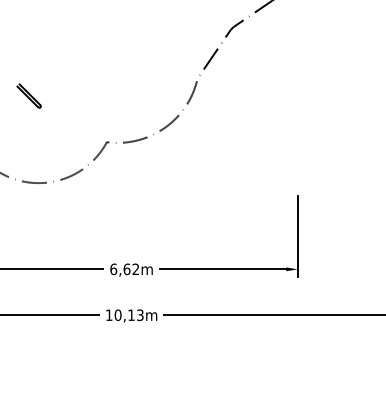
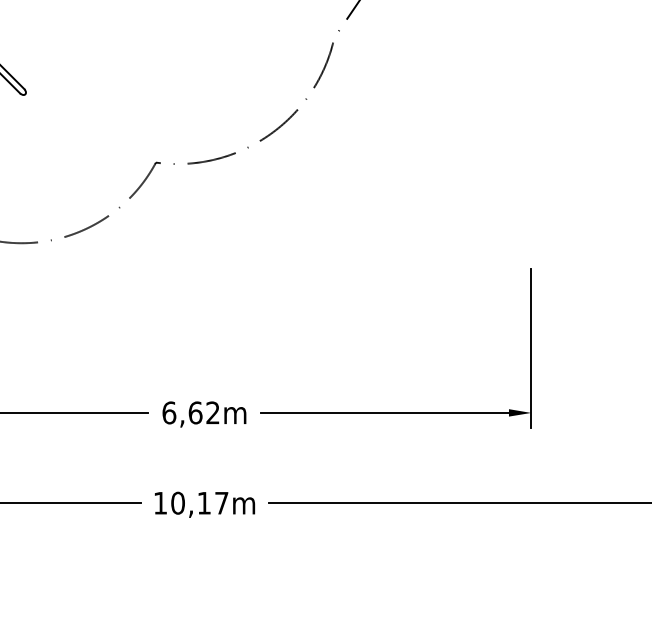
text: (140, 315) -> (222, 503), 10,13m -> 10,17m

